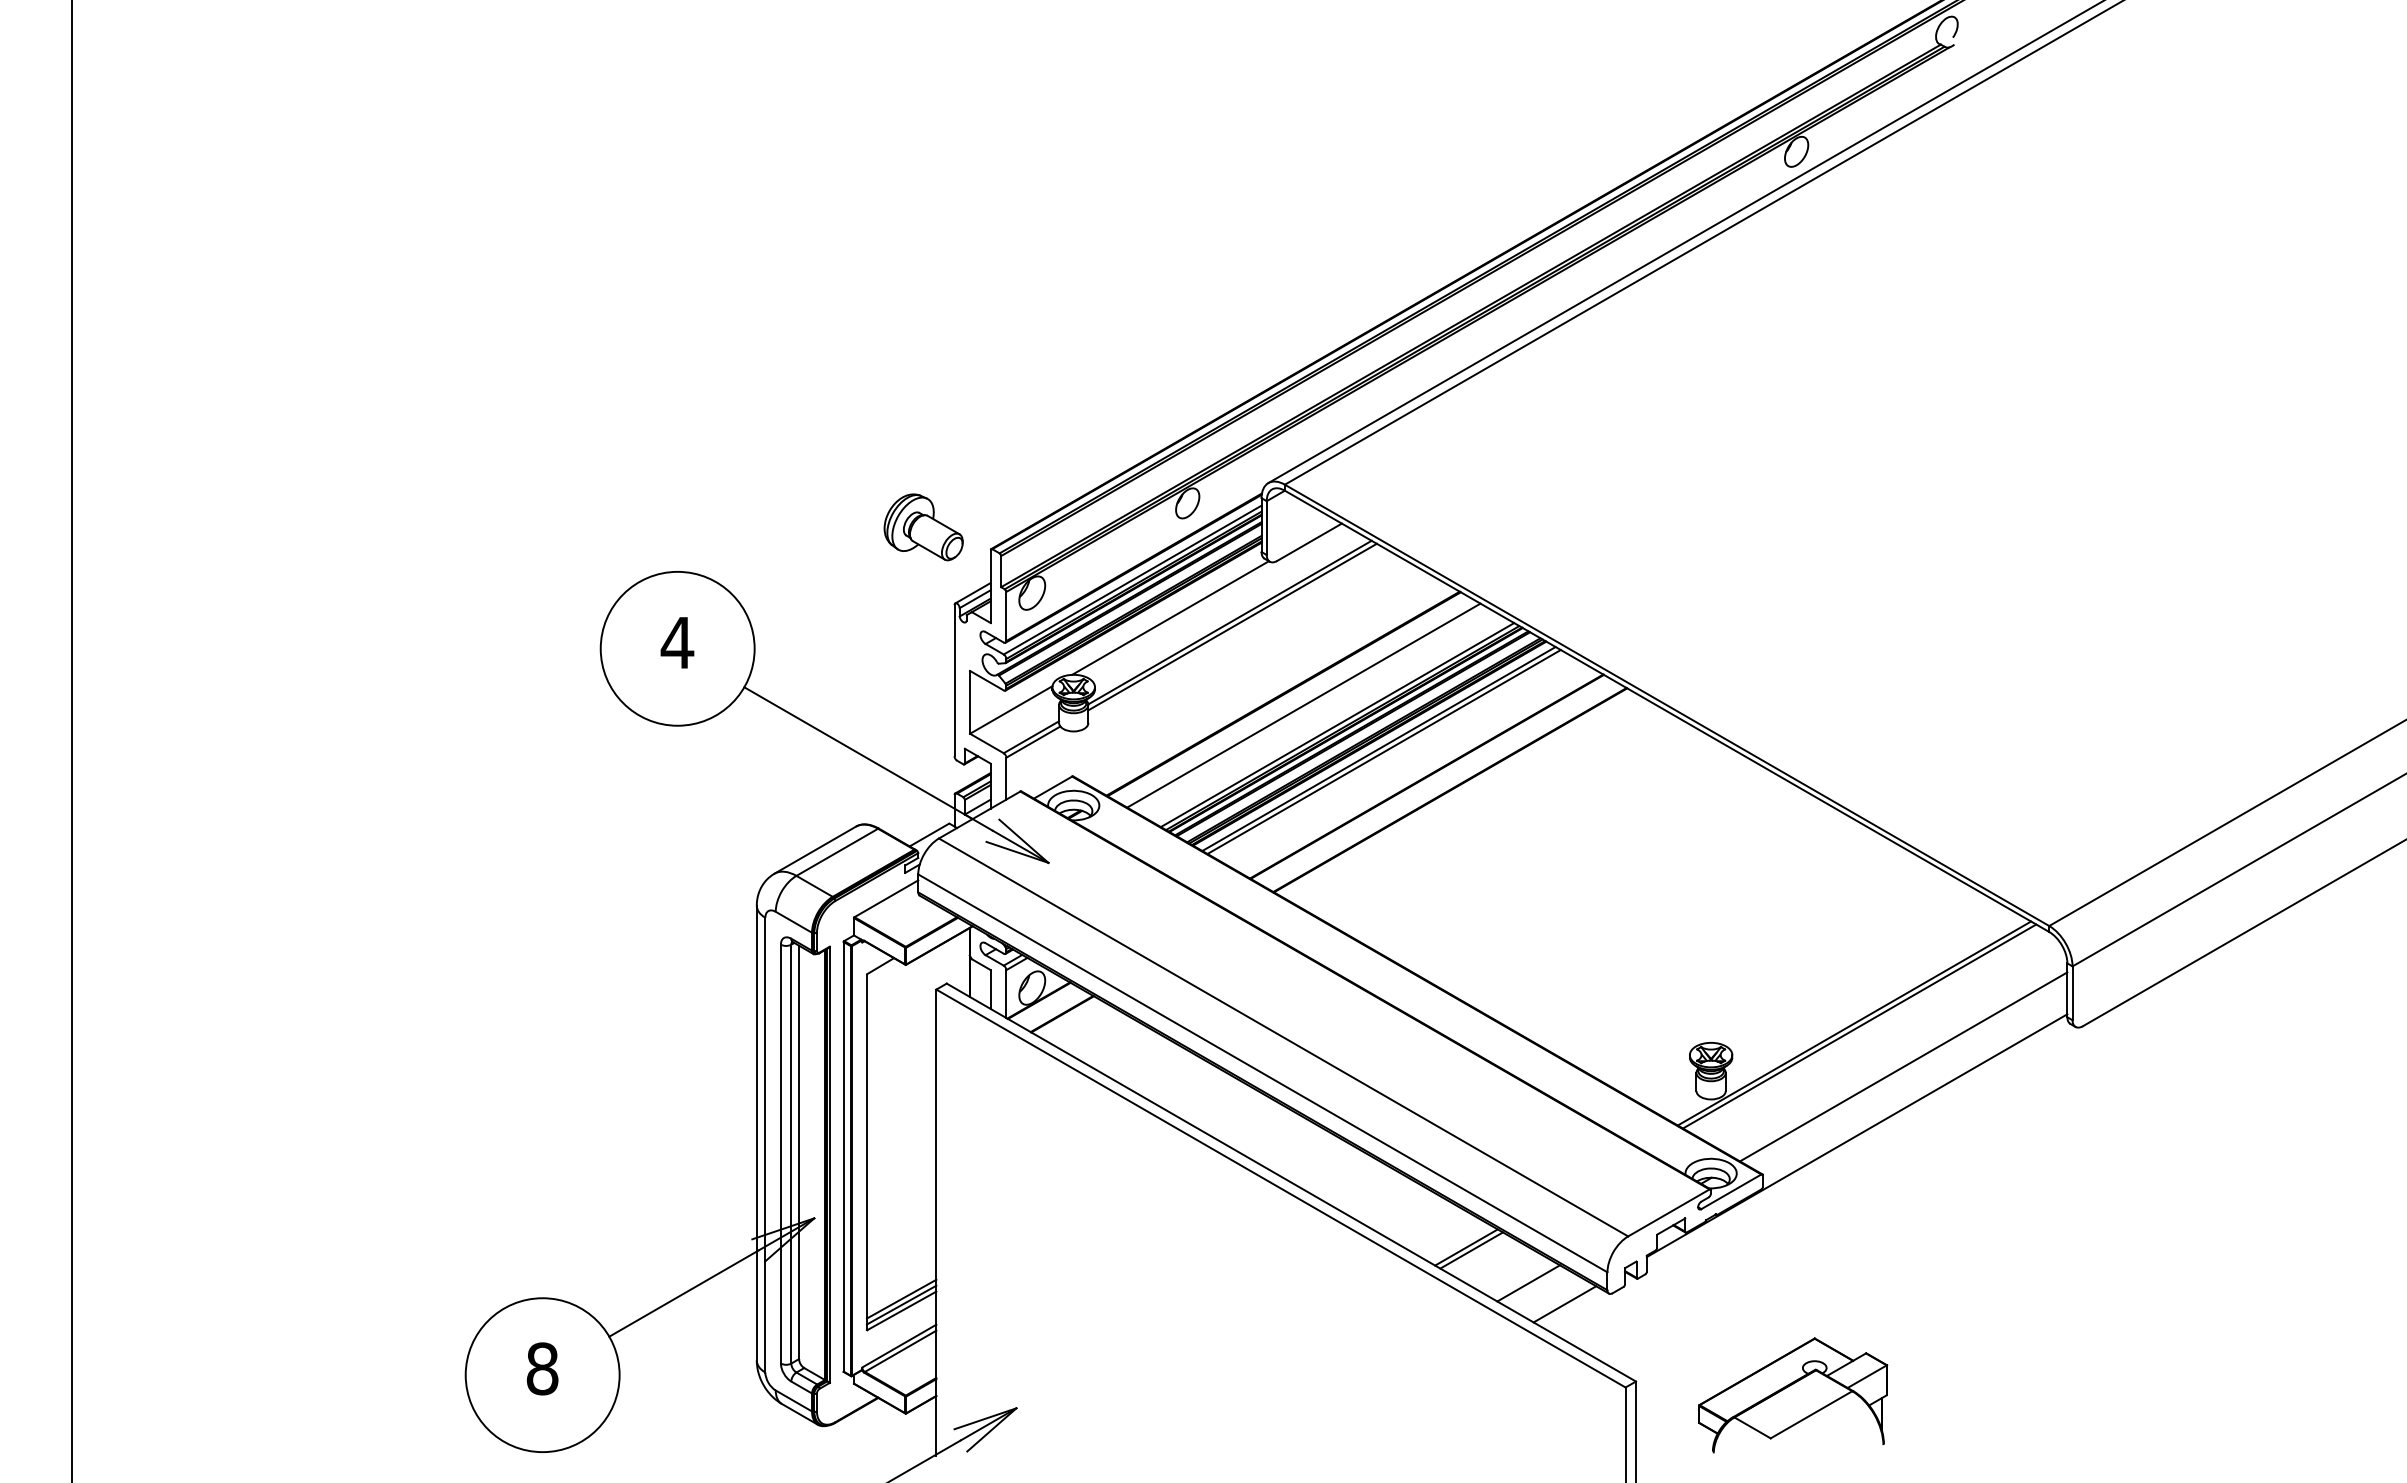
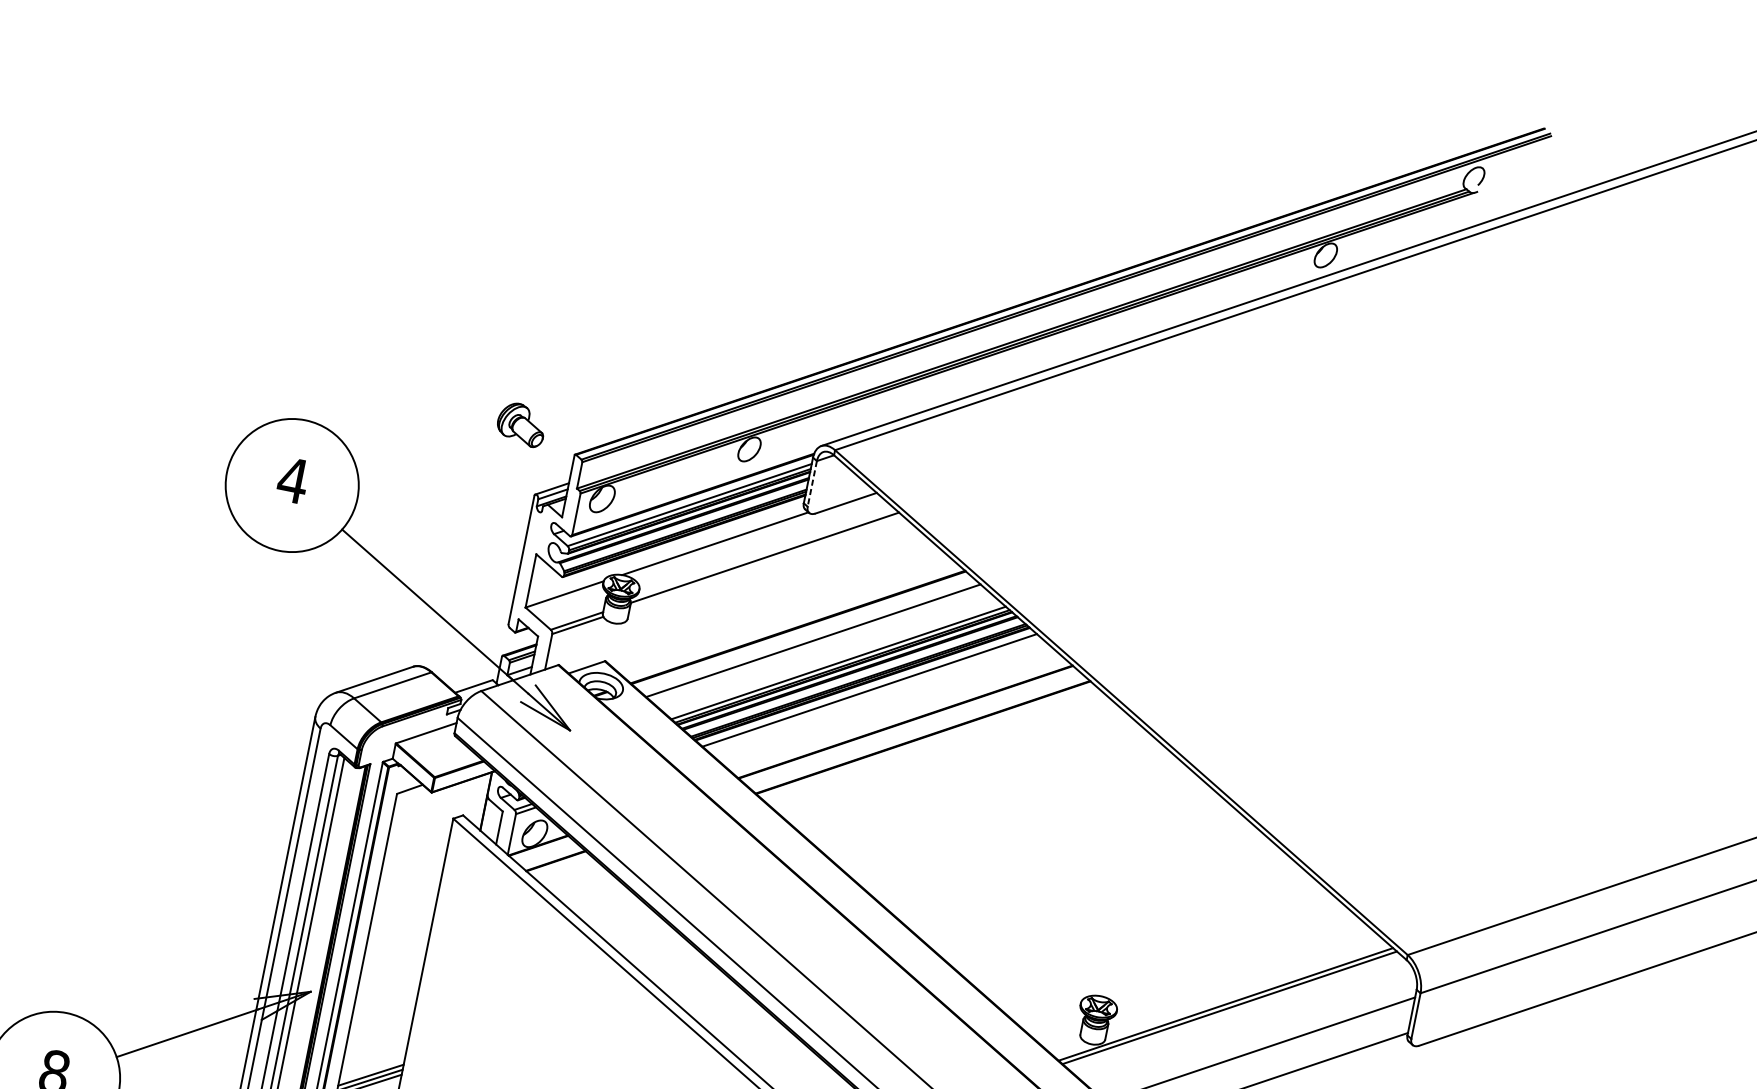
part: (923, 527) -> (521, 424), size x0.7
line: (1266, 528) -> (812, 484), solid -> dashed
line: (1232, 626) -> (766, 561), removed
line: (1383, 751) -> (873, 693), removed

